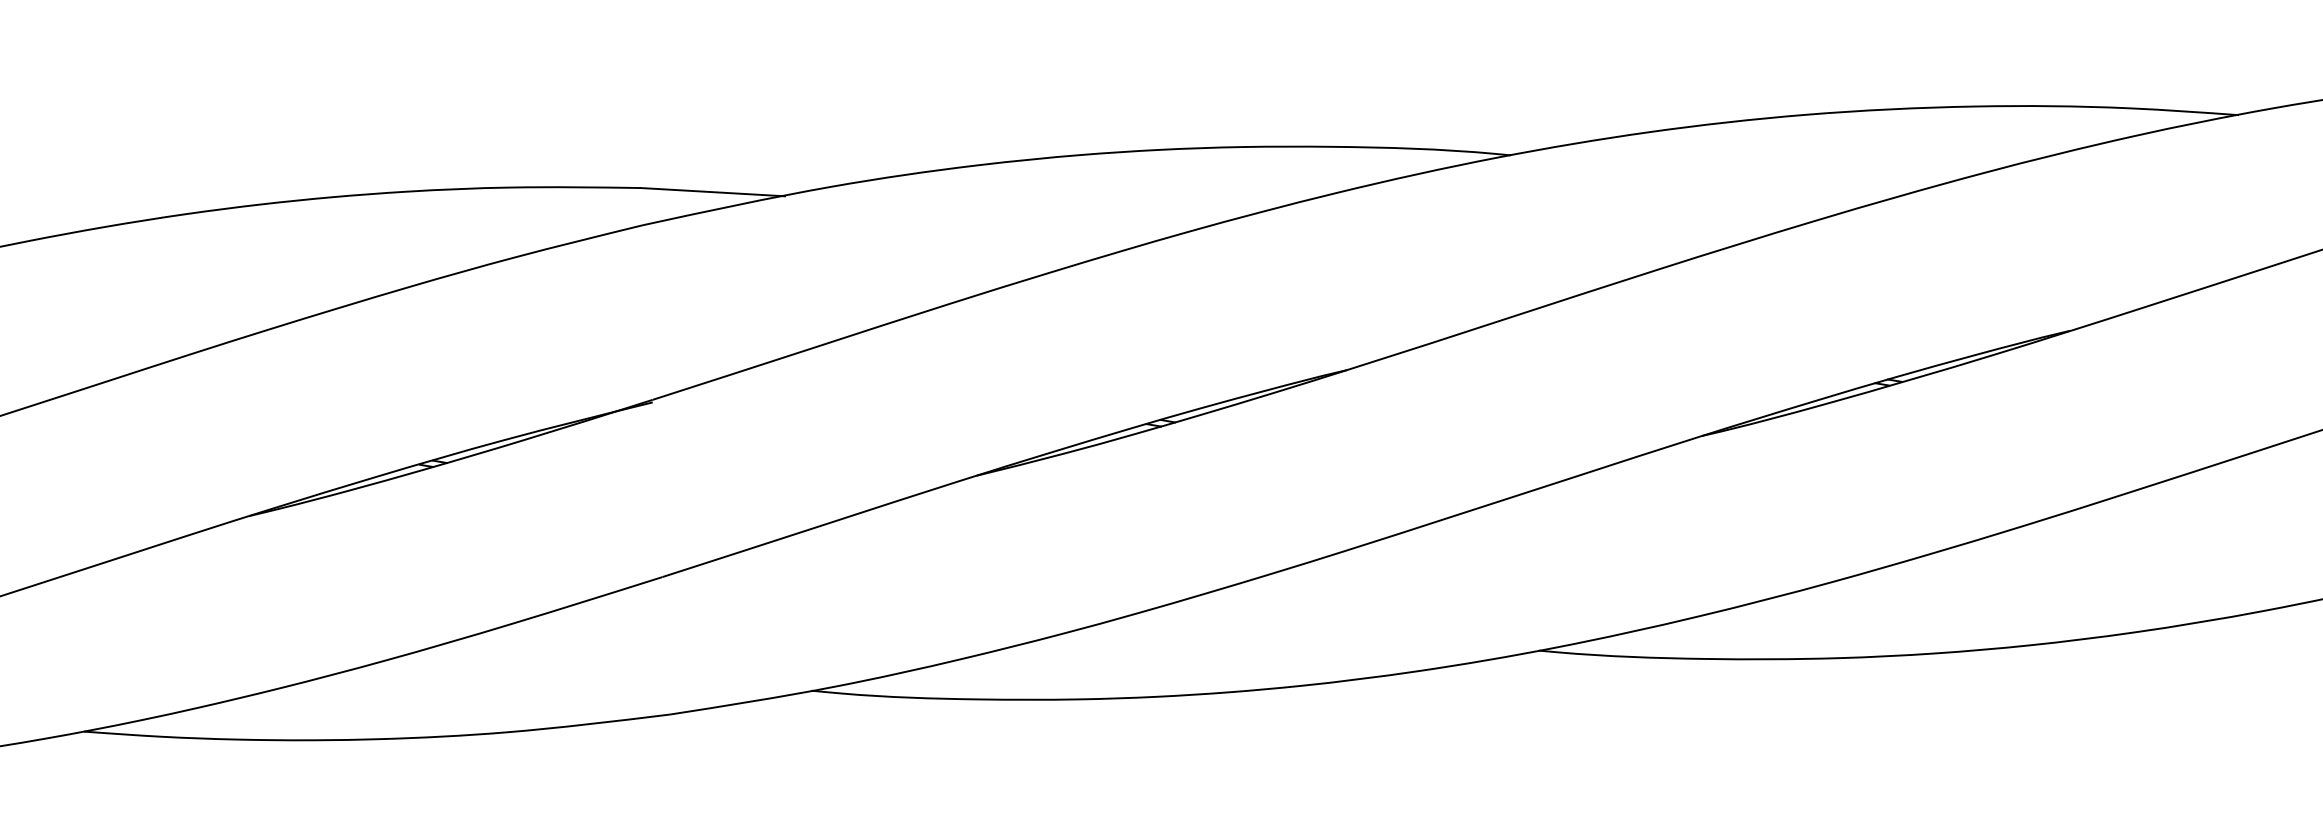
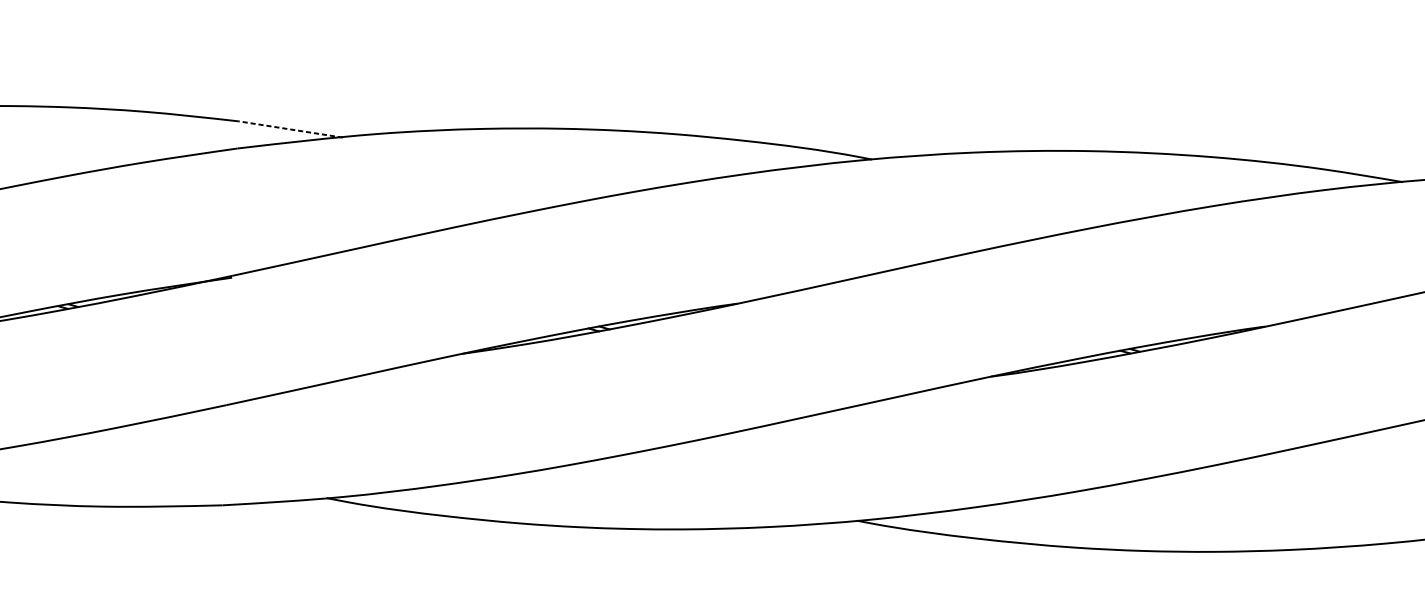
line: (712, 192) -> (290, 129), solid -> dashed

